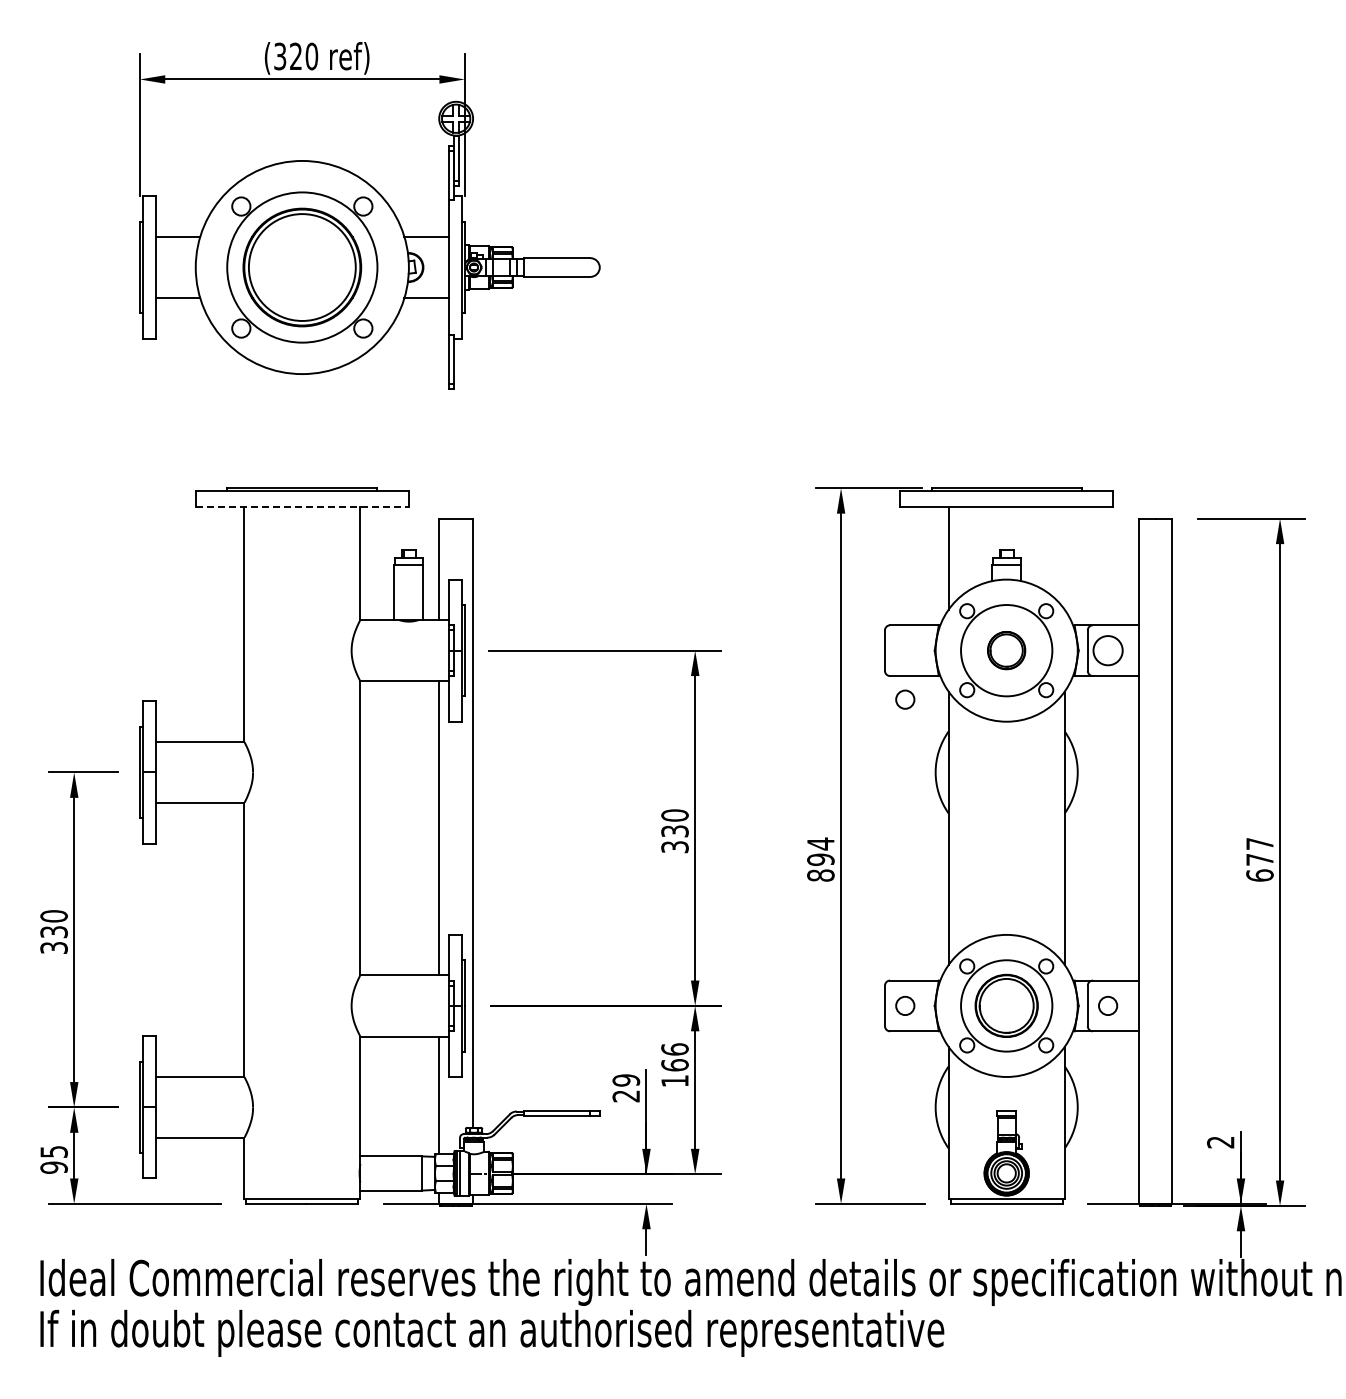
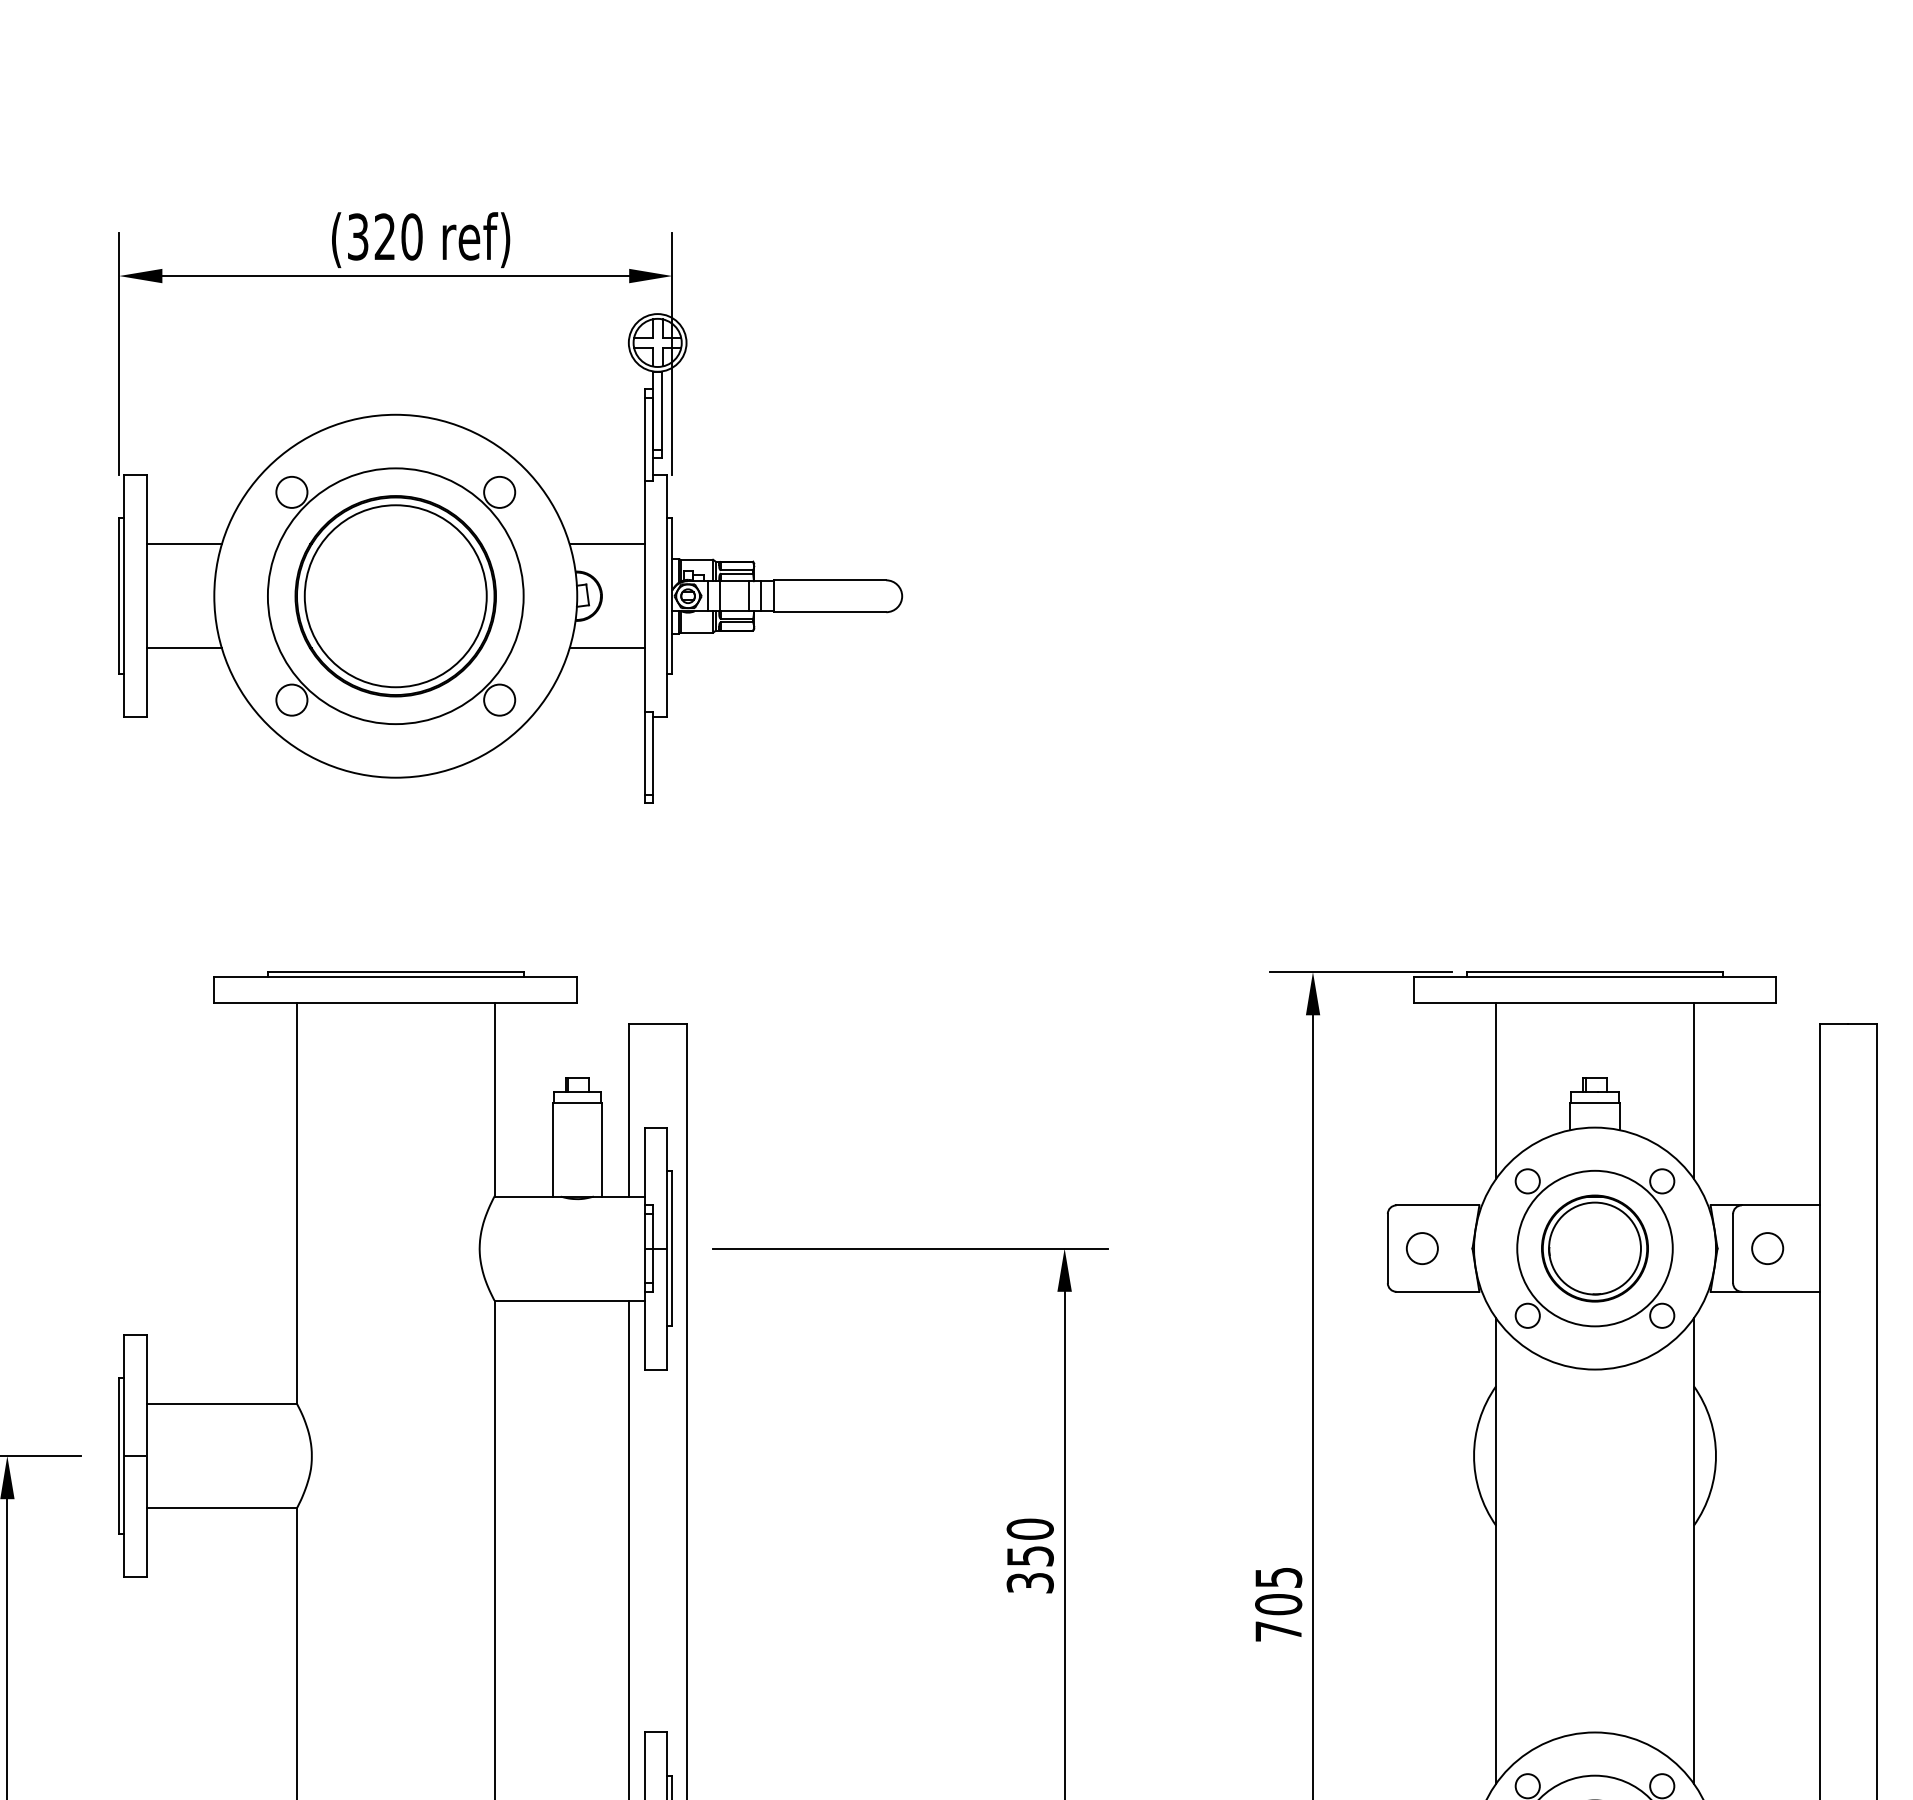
line: (302, 506) -> (396, 1003), dashed -> solid
line: (1064, 557) -> (1693, 1089), added
part: (1006, 650) -> (1594, 1248), size x1.67
circle: (1107, 650) -> (1766, 1248), size x0.62
circle: (905, 699) -> (1422, 1248), moved
text: (674, 830) -> (1029, 1554), 330 -> 350
text: (820, 859) -> (1277, 1604), 894 -> 705

